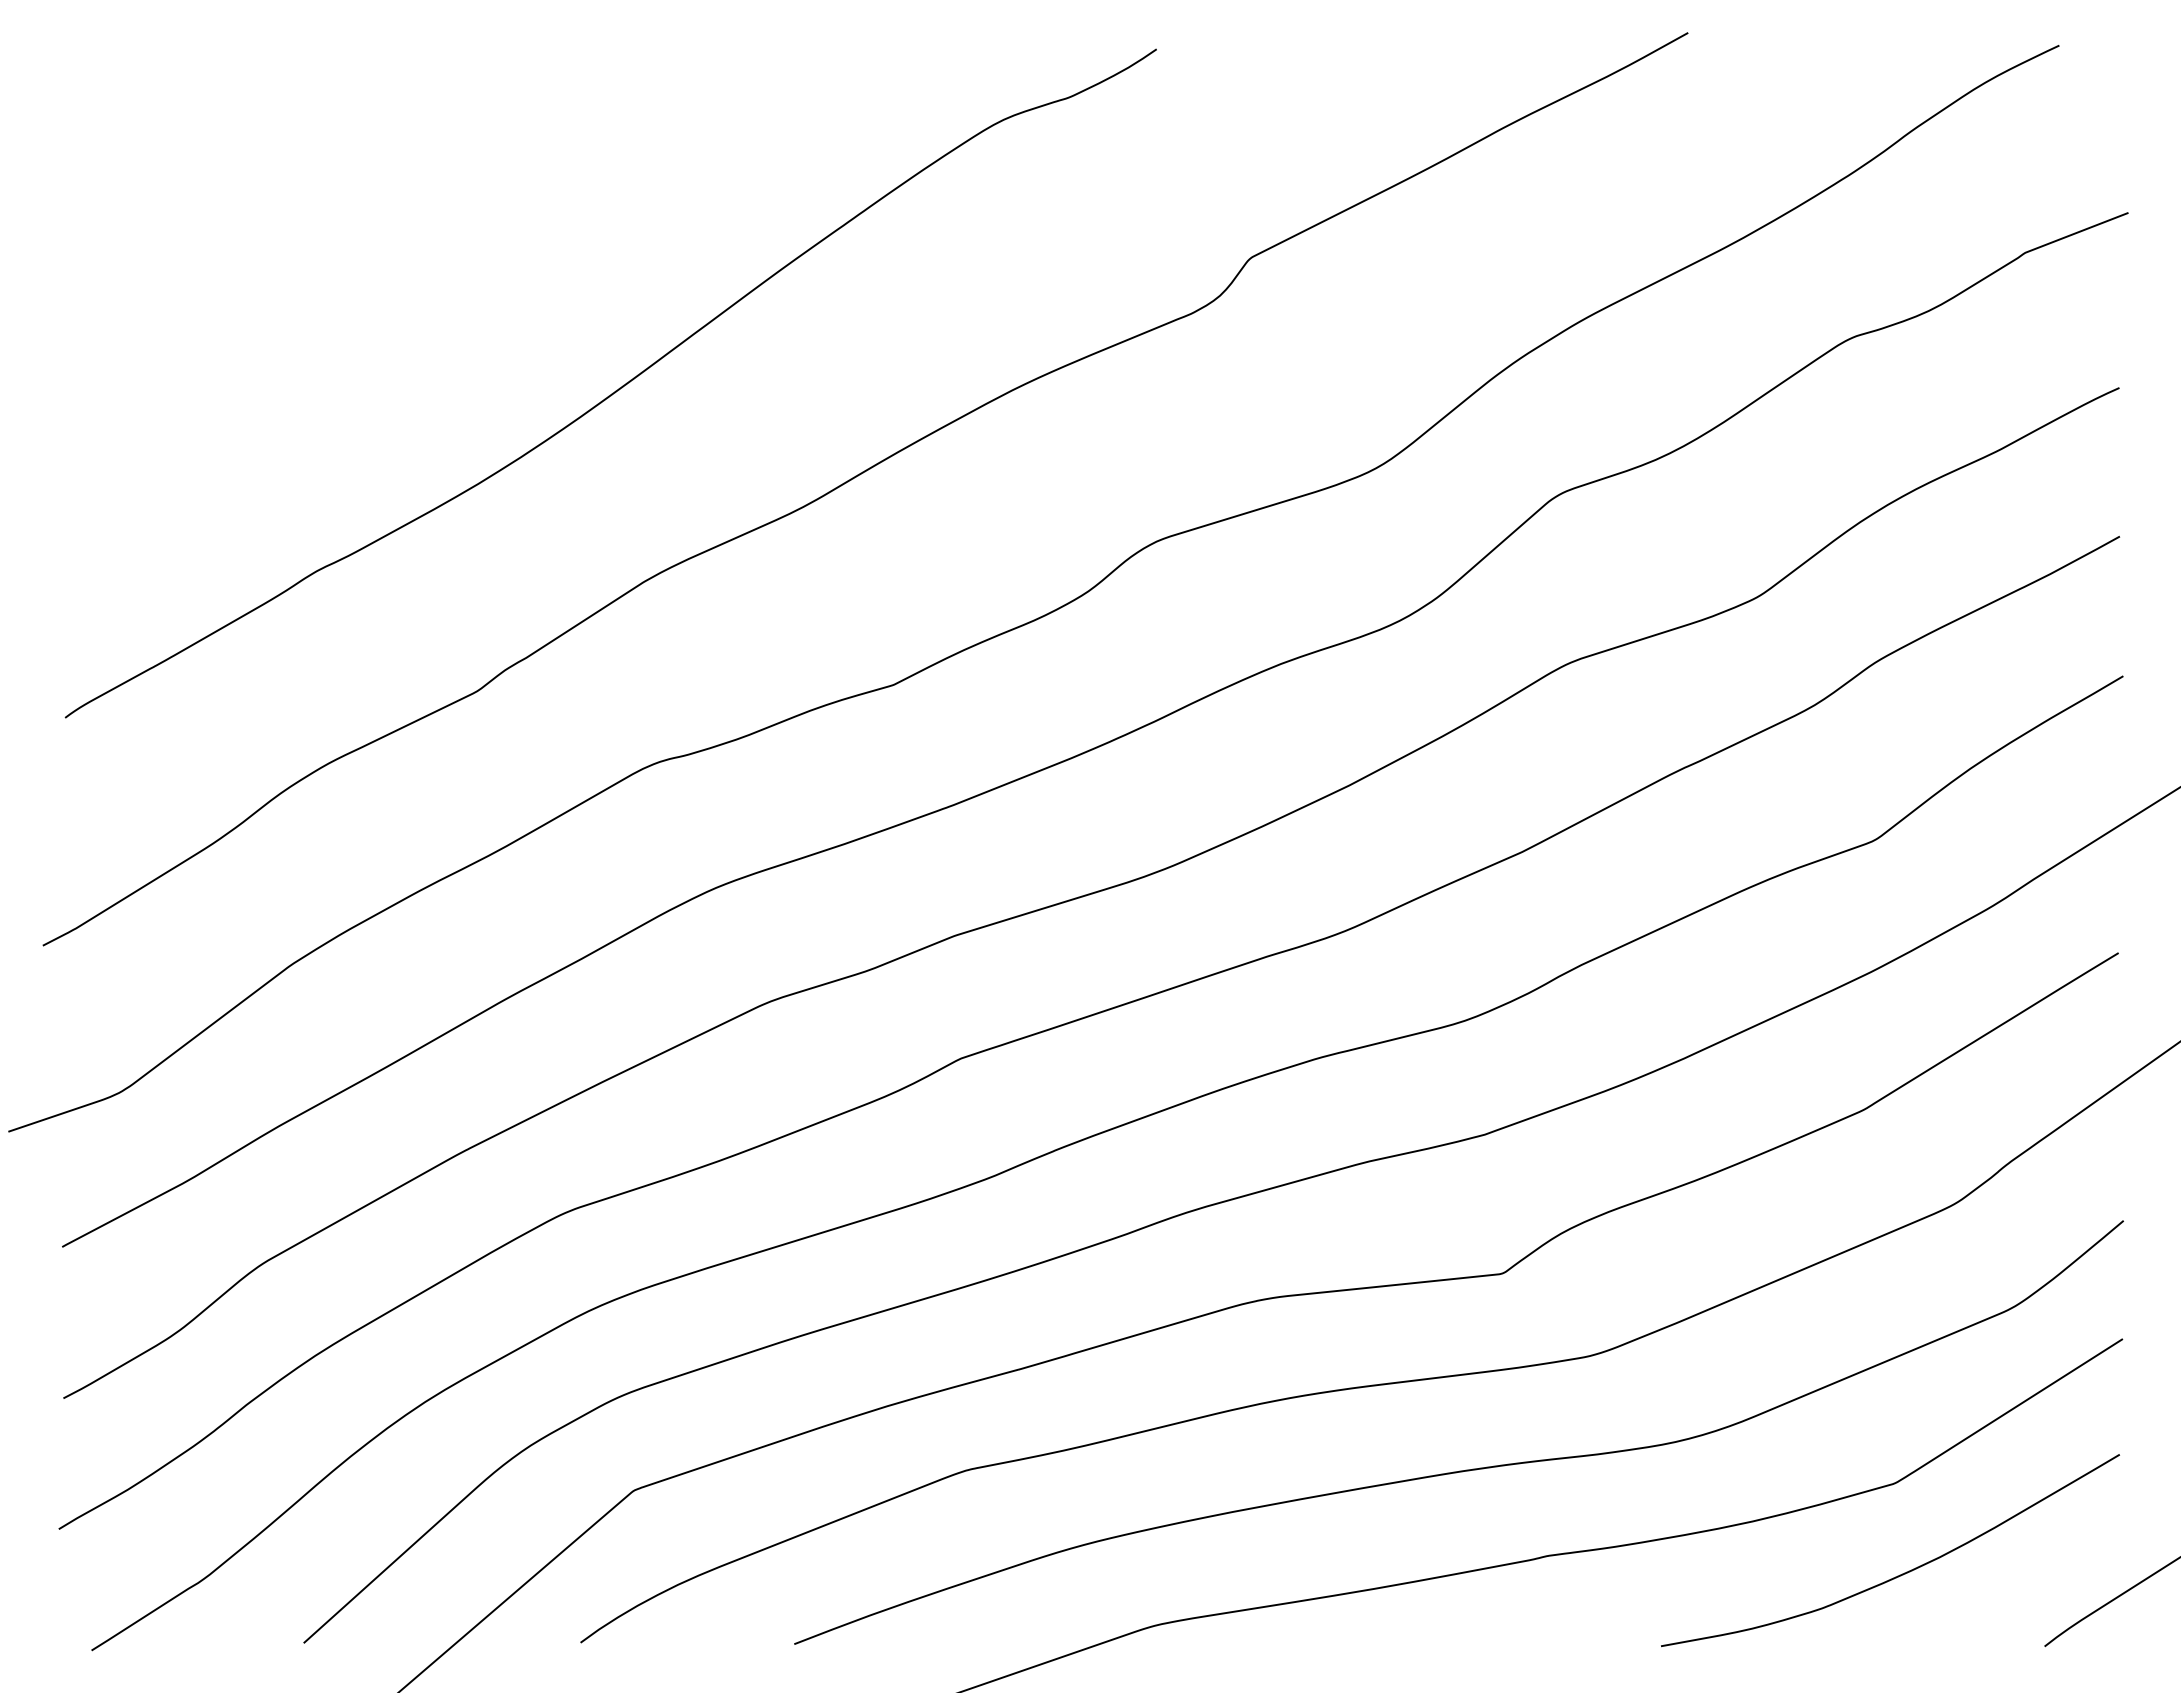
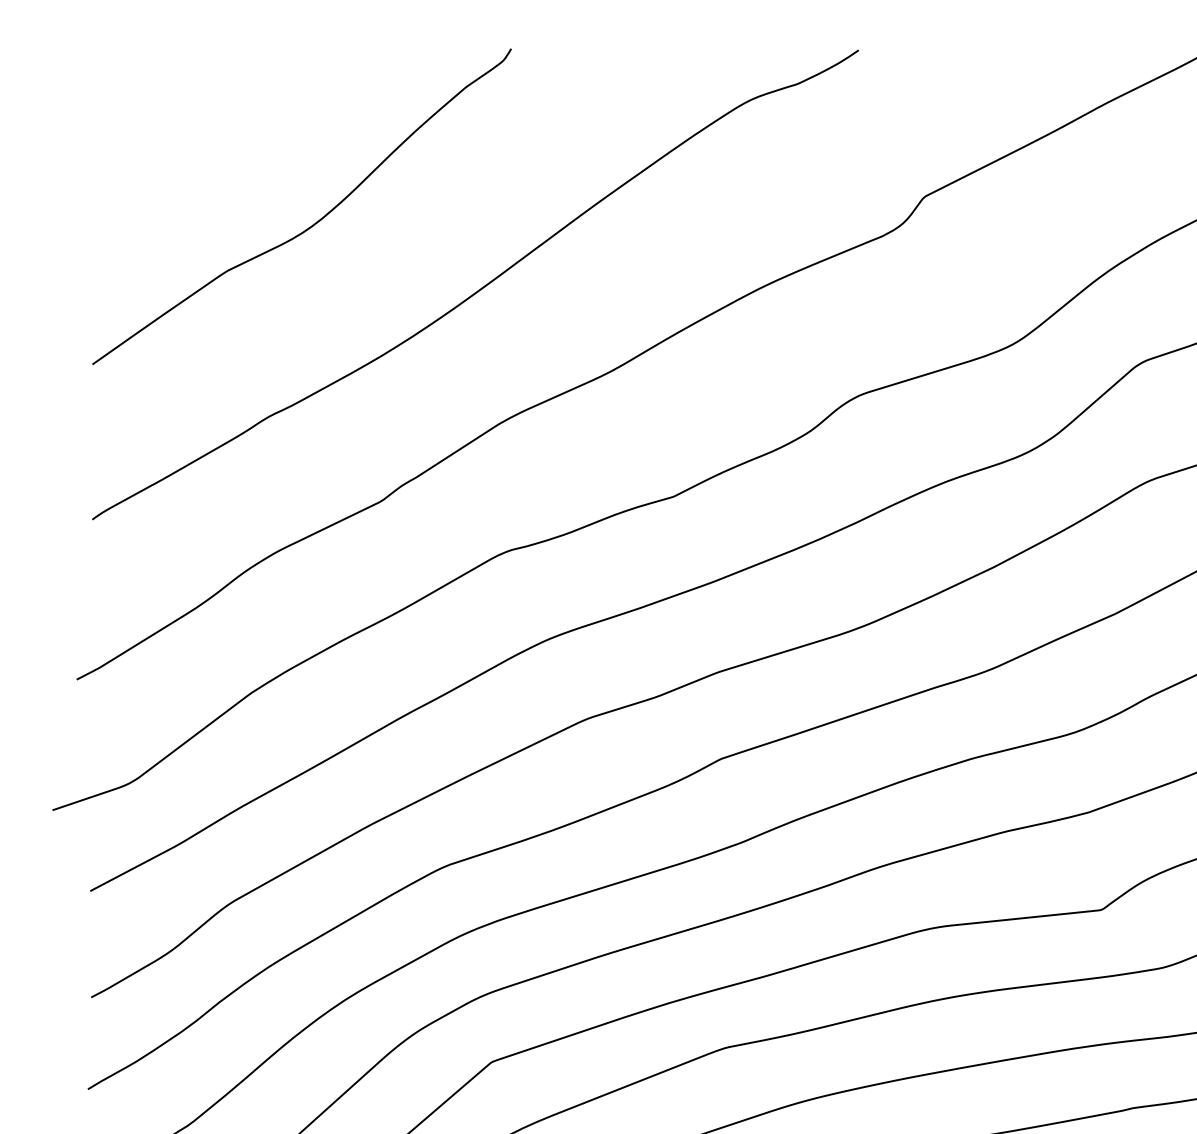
curve: (383, 294) -> (315, 222), added

